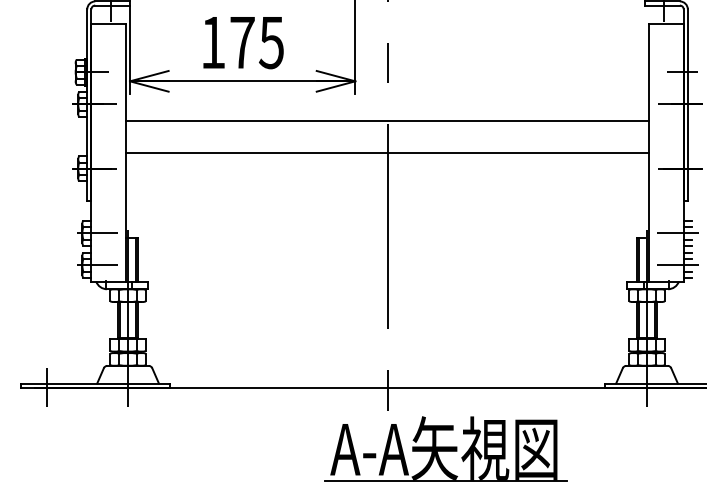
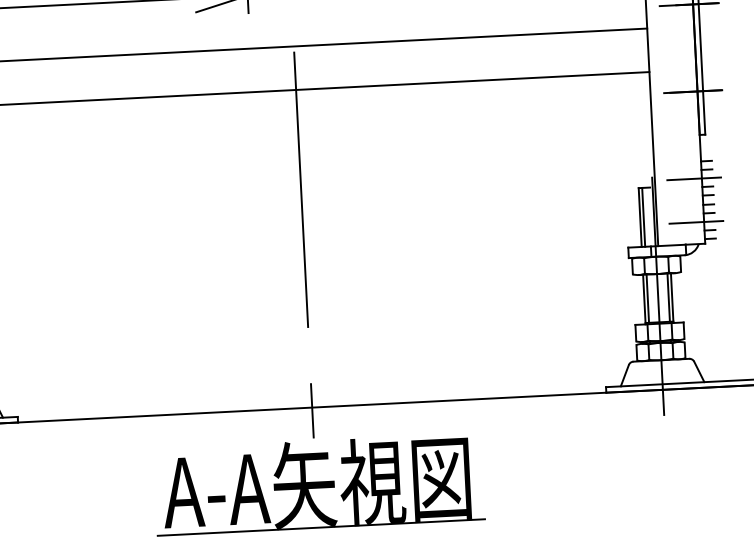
part: (445, 448) -> (318, 484), moved

